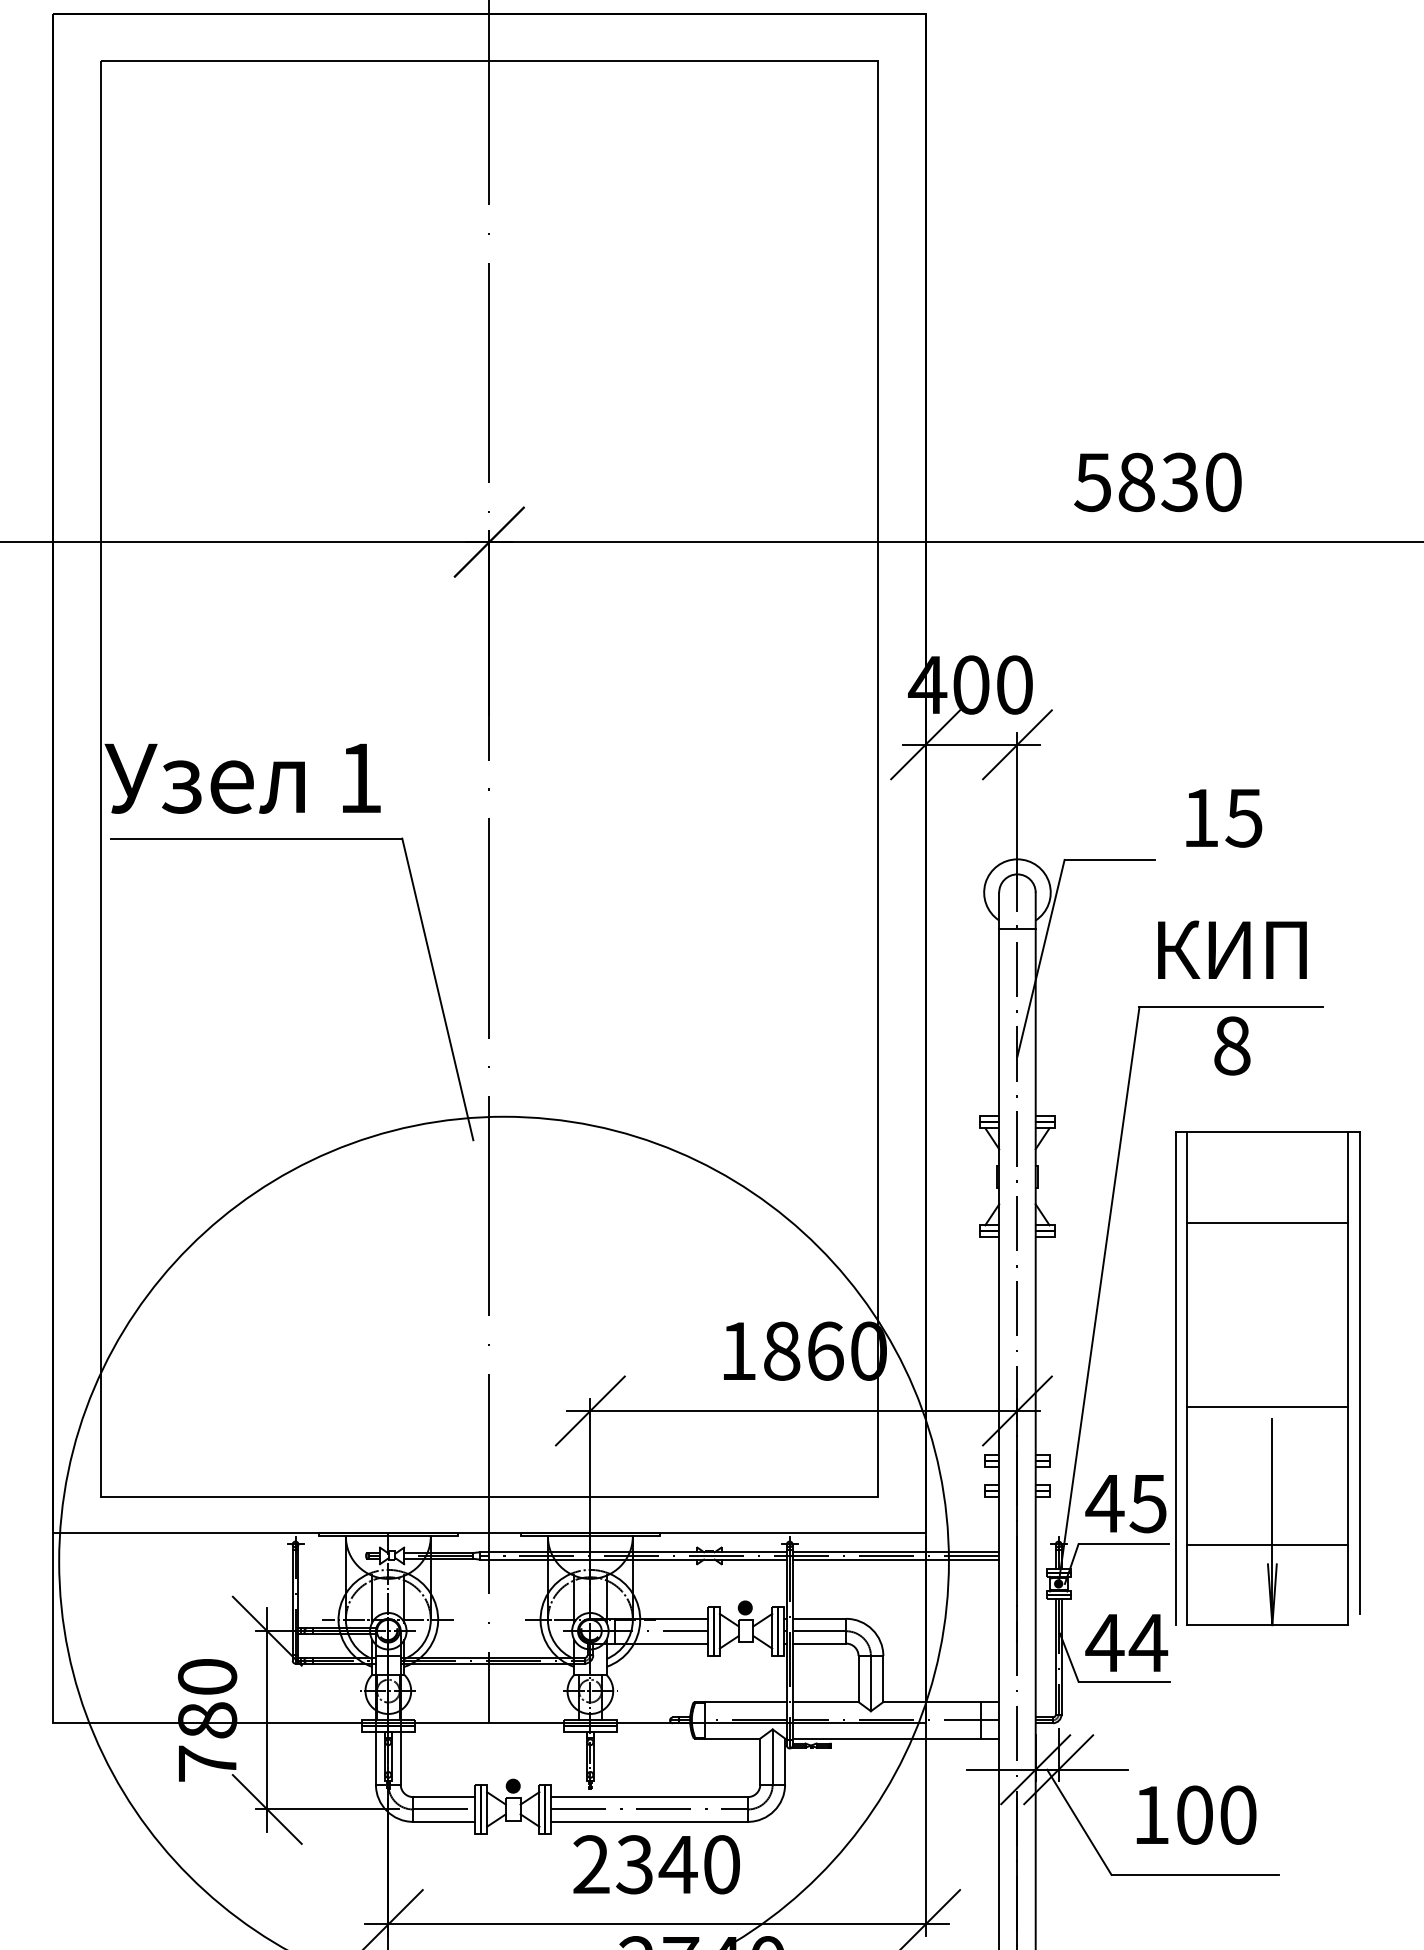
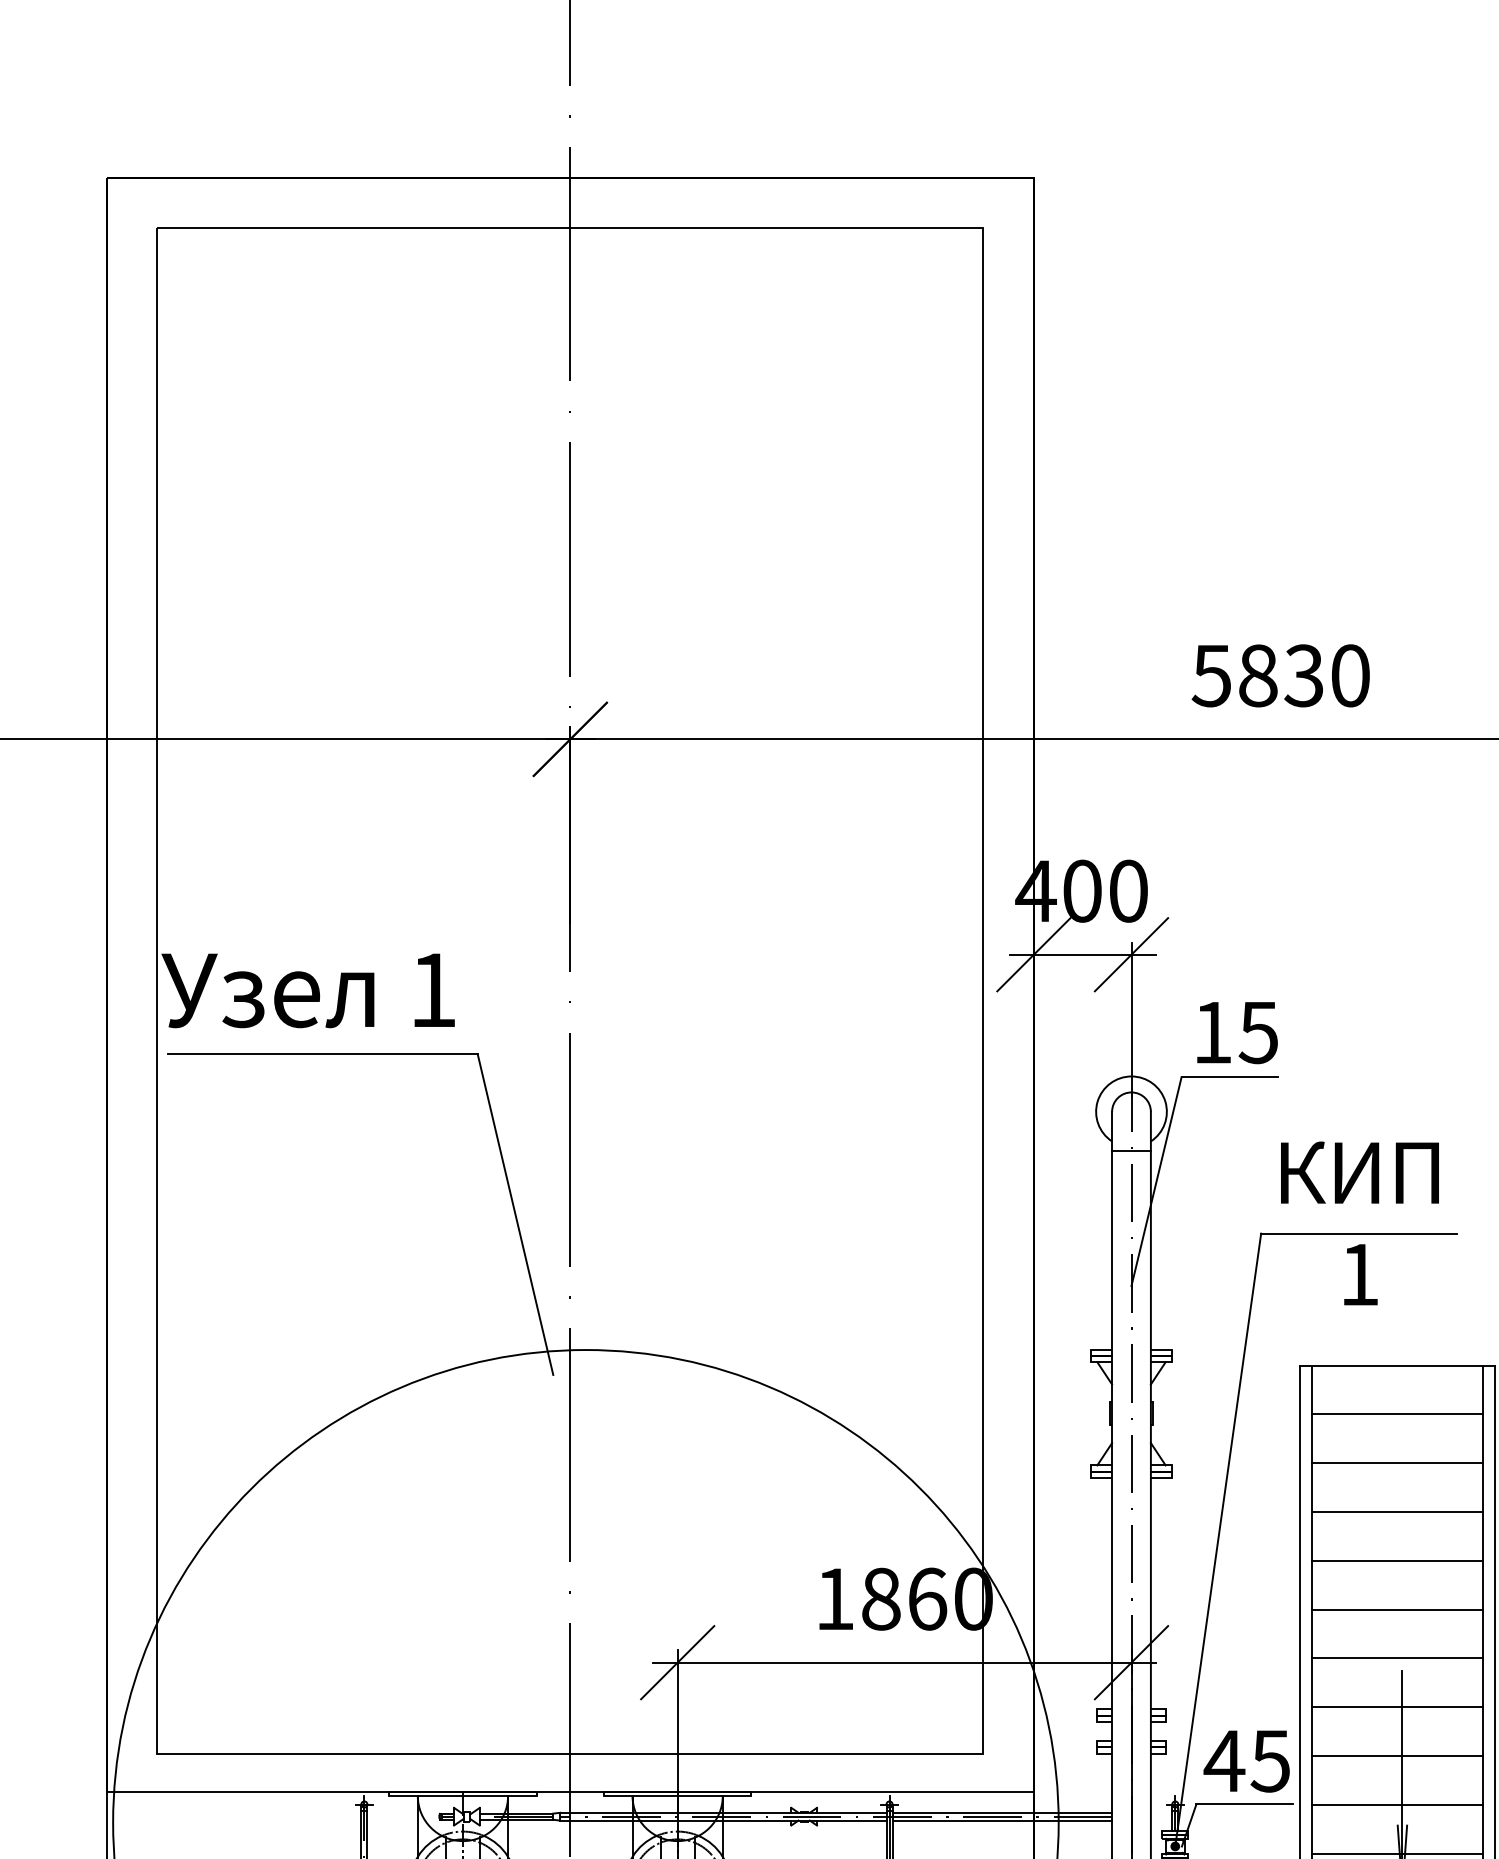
text: (1224, 818) -> (1237, 1033), moved
text: (1232, 1045) -> (1360, 1274), 8 -> 1
line: (1267, 1177) -> (1397, 1414), added
line: (1267, 1269) -> (1397, 1512), added
line: (1267, 1315) -> (1397, 1561), added
line: (1267, 1361) -> (1397, 1610), added
line: (1267, 1452) -> (1397, 1706), added
line: (1267, 1498) -> (1397, 1755), added
line: (1267, 1590) -> (1397, 1853), added

